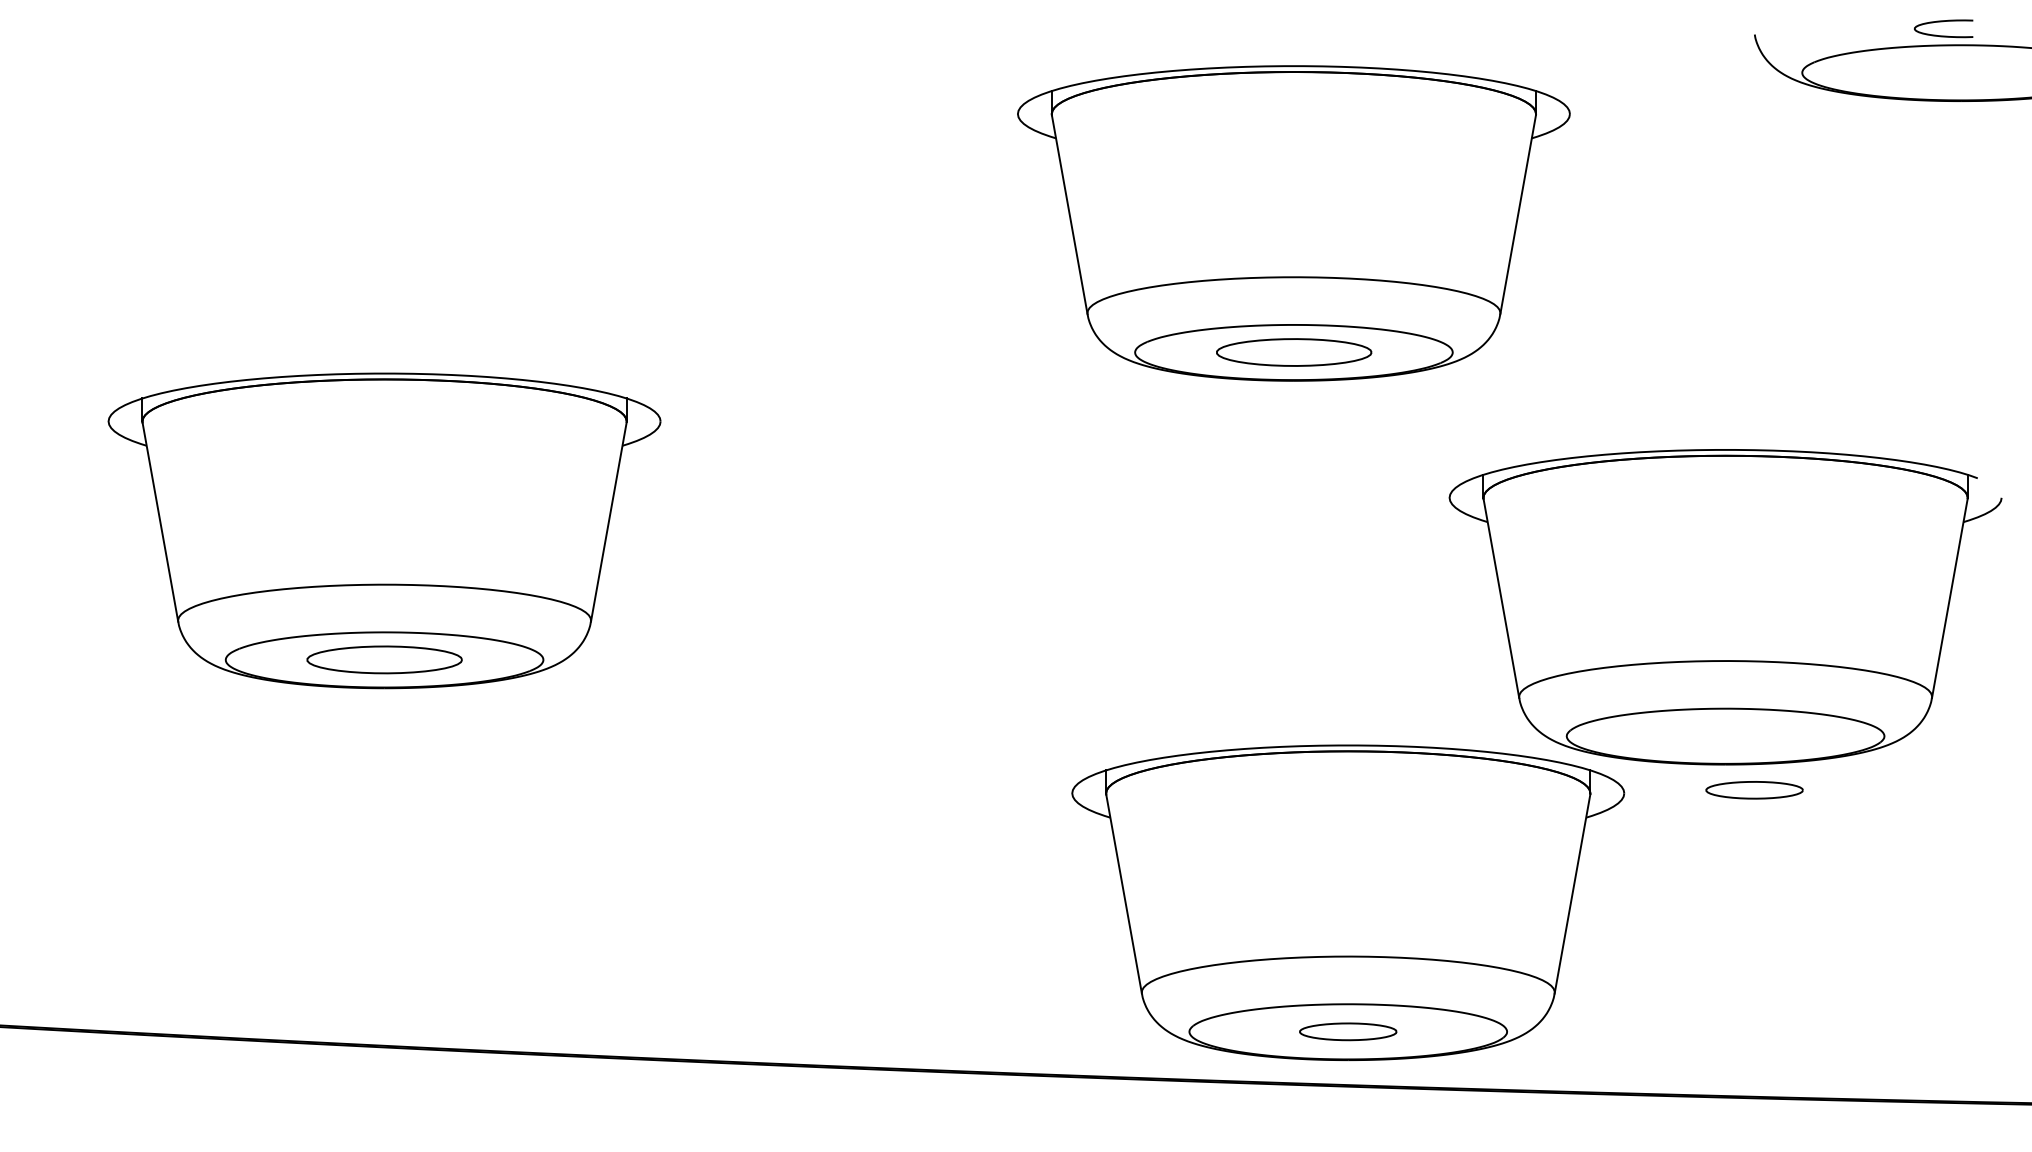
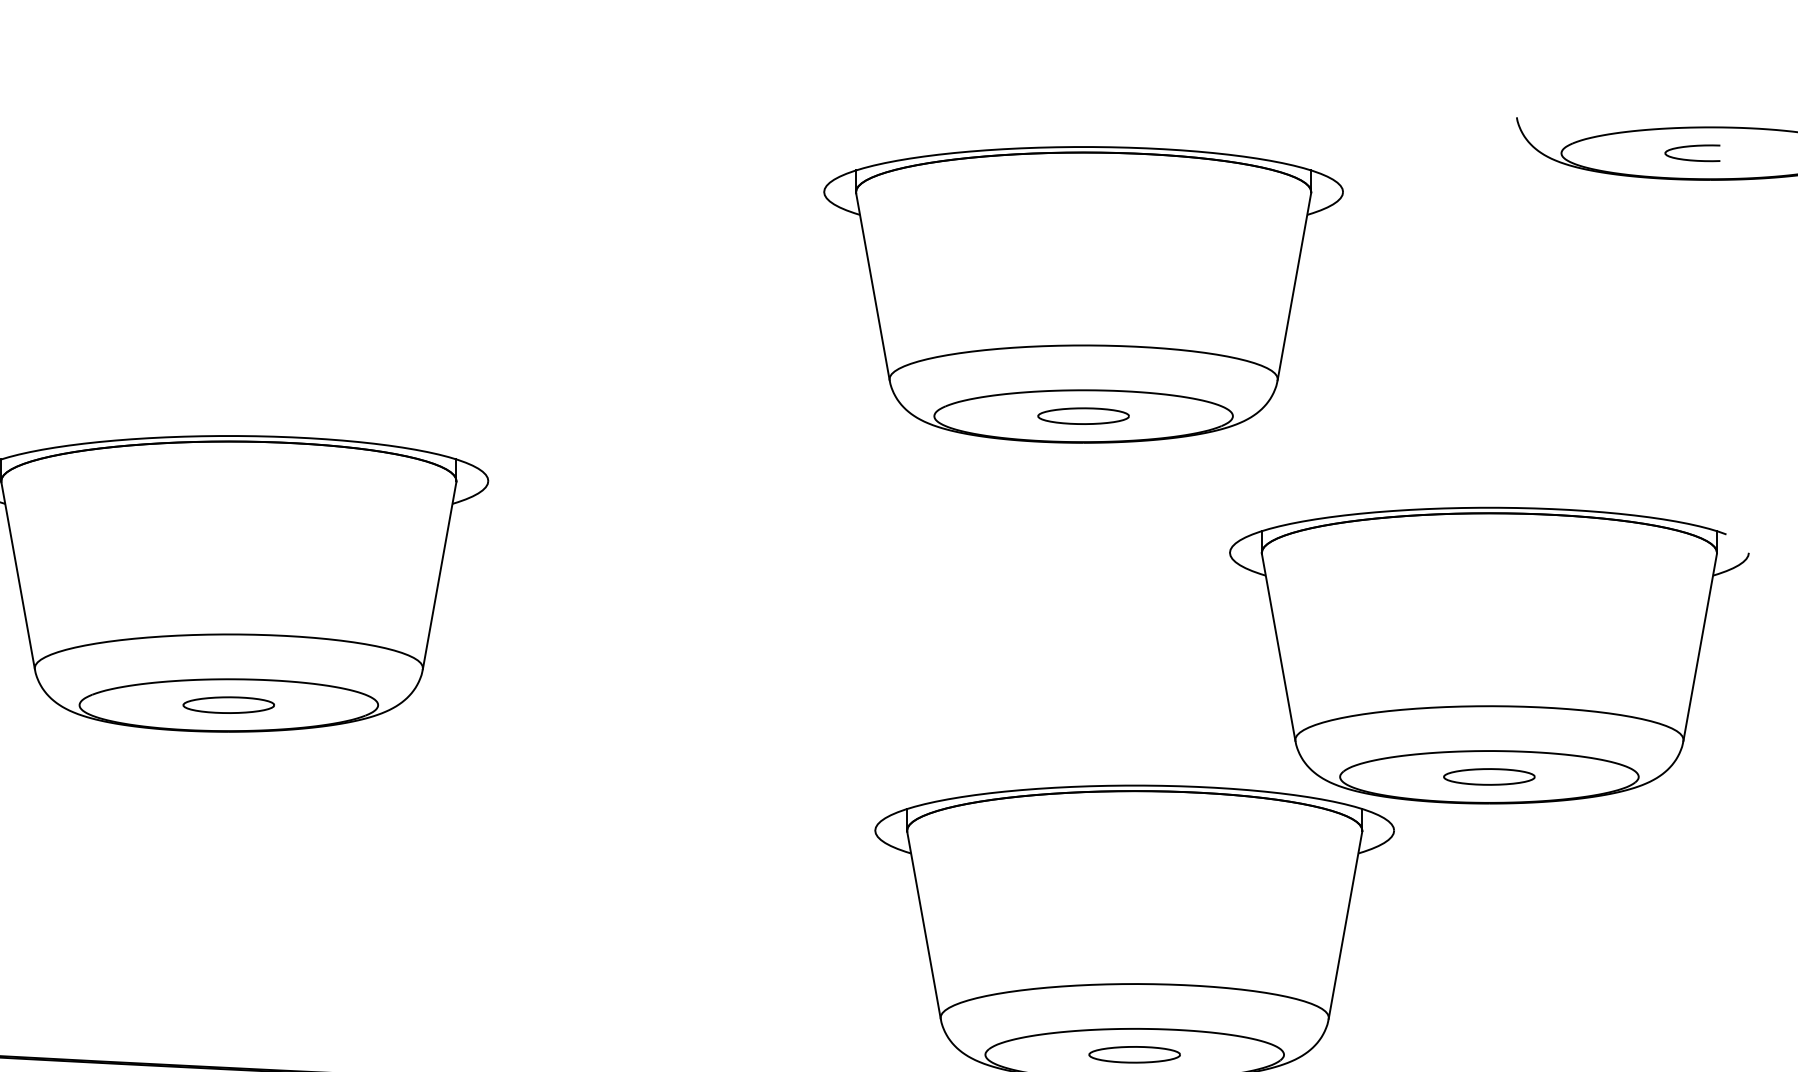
curve: (1943, 22) -> (1692, 147), moved
part: (1293, 352) -> (1083, 416), size x0.62
part: (384, 659) -> (228, 704), size x0.62
part: (1754, 790) -> (1489, 777), moved

